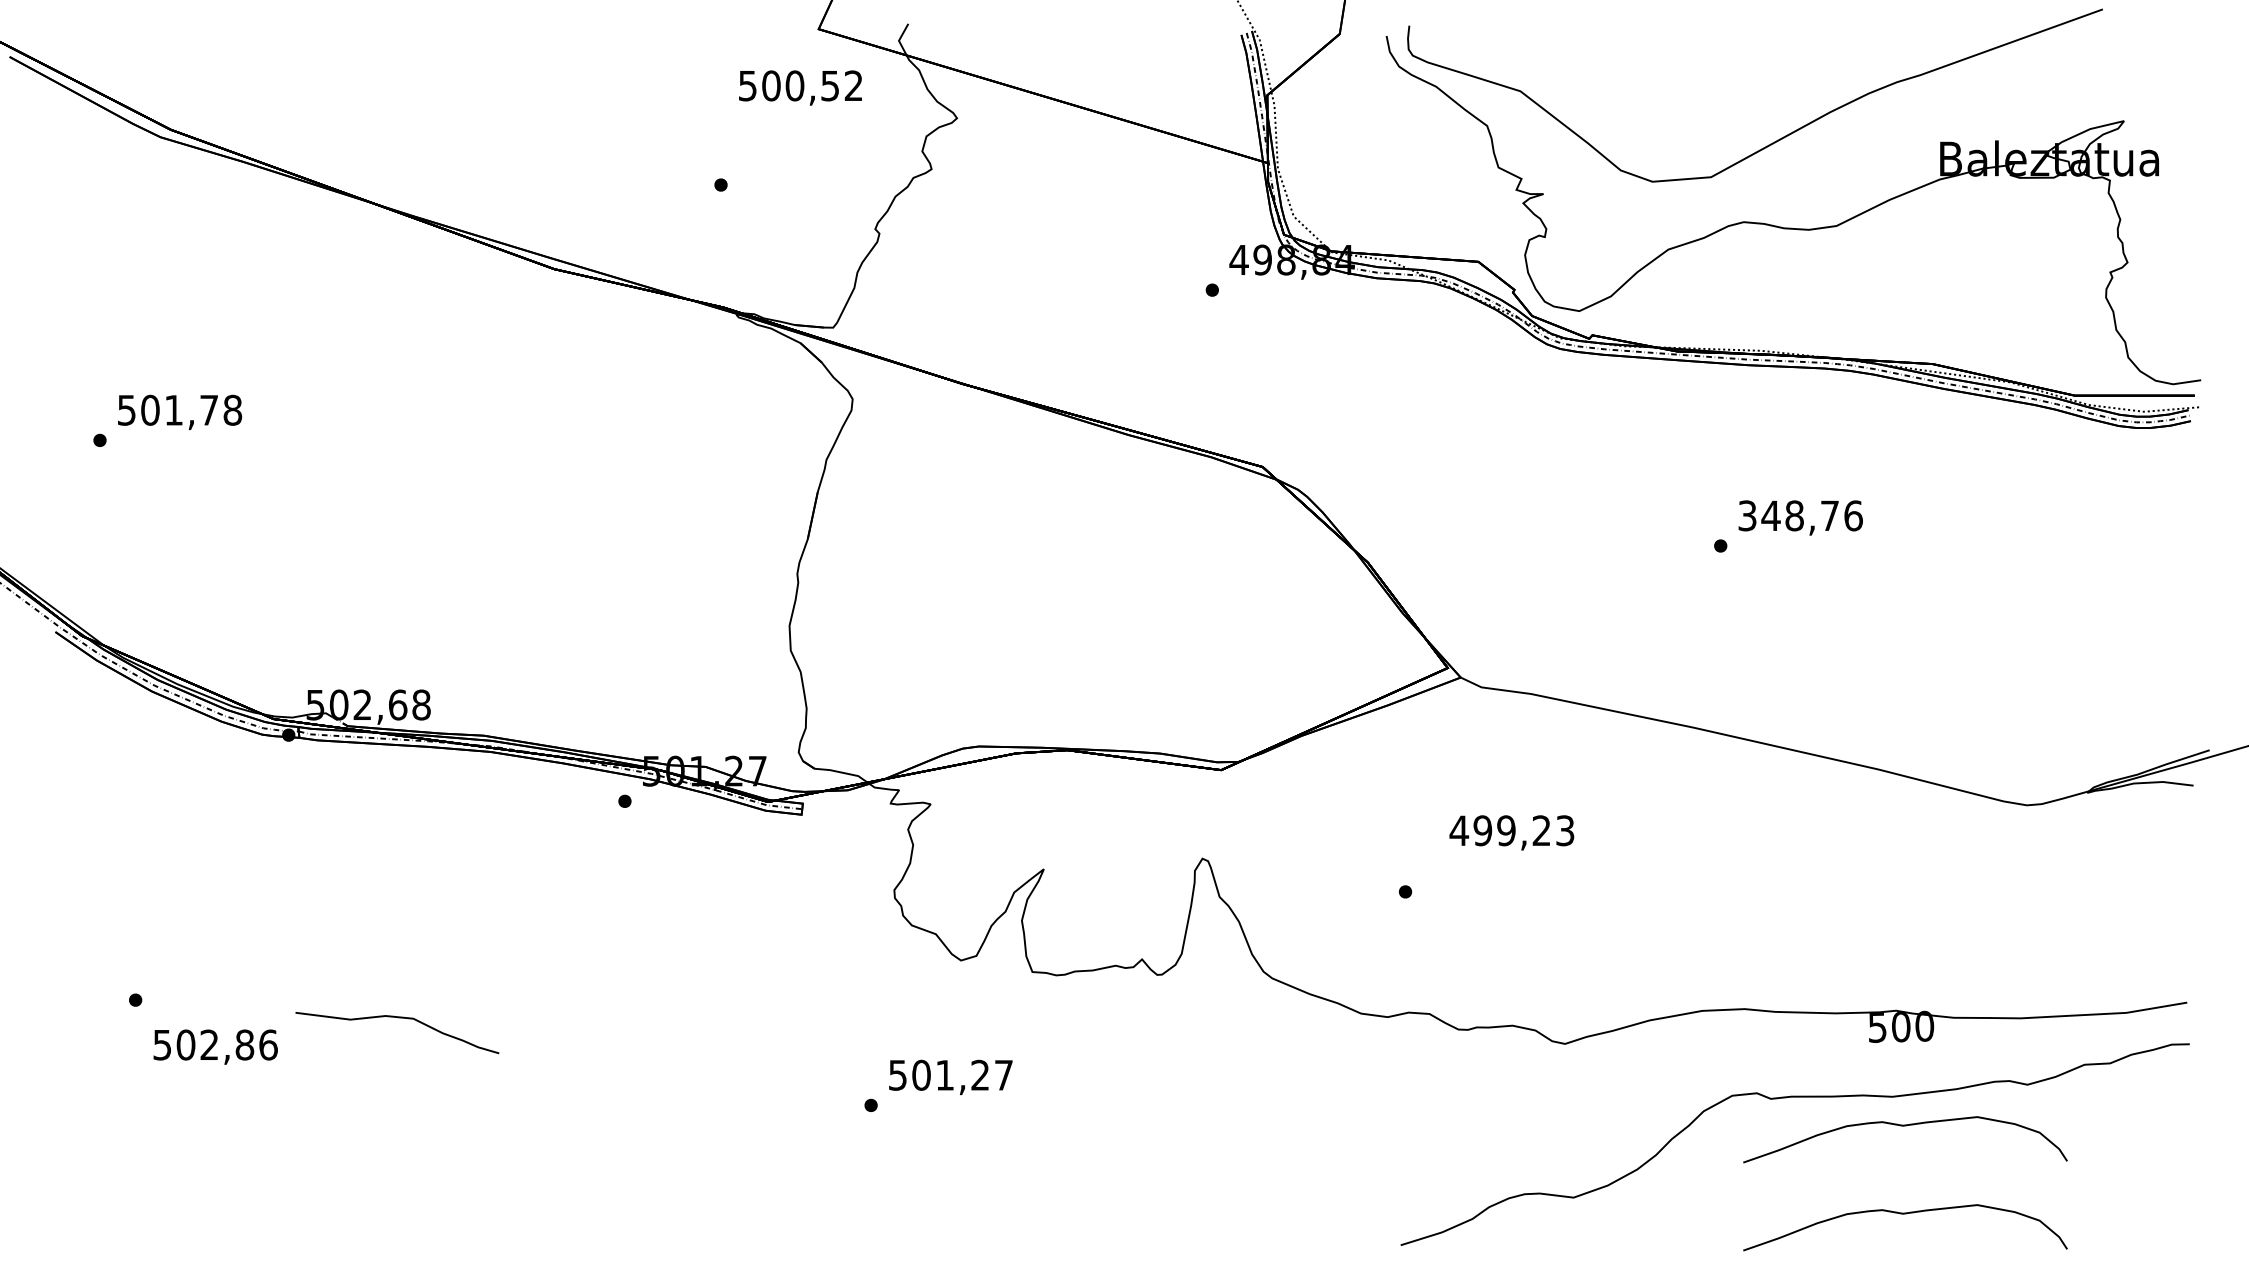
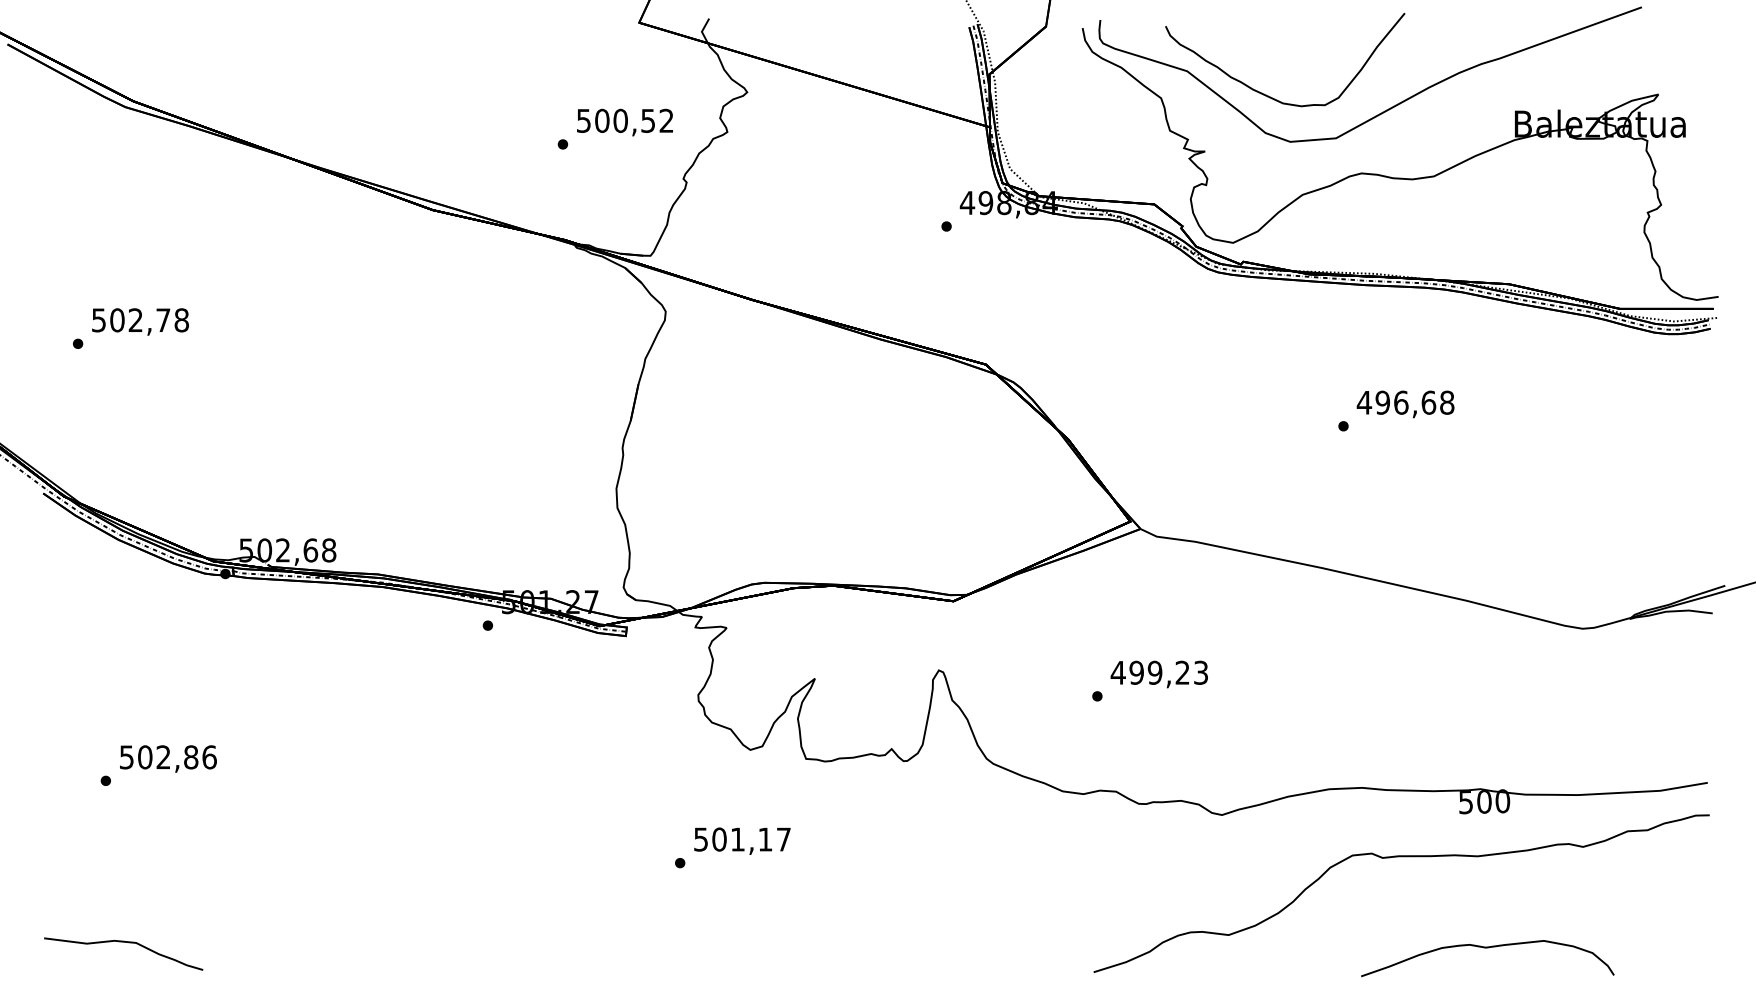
text: (800, 87) -> (625, 122), moved
curve: (1622, 121) -> (1266, 94), added
text: (173, 409) -> (135, 319), 501,78 -> 502,78
text: (1799, 515) -> (1405, 402), 348,76 -> 496,68
text: (1511, 832) -> (1159, 674), moved
curve: (398, 1018) -> (124, 942), moved
text: (215, 1046) -> (168, 758), moved
text: (979, 1074) -> (764, 838), 501,27 -> 501,17
curve: (1905, 1126) -> (1487, 879), removed

